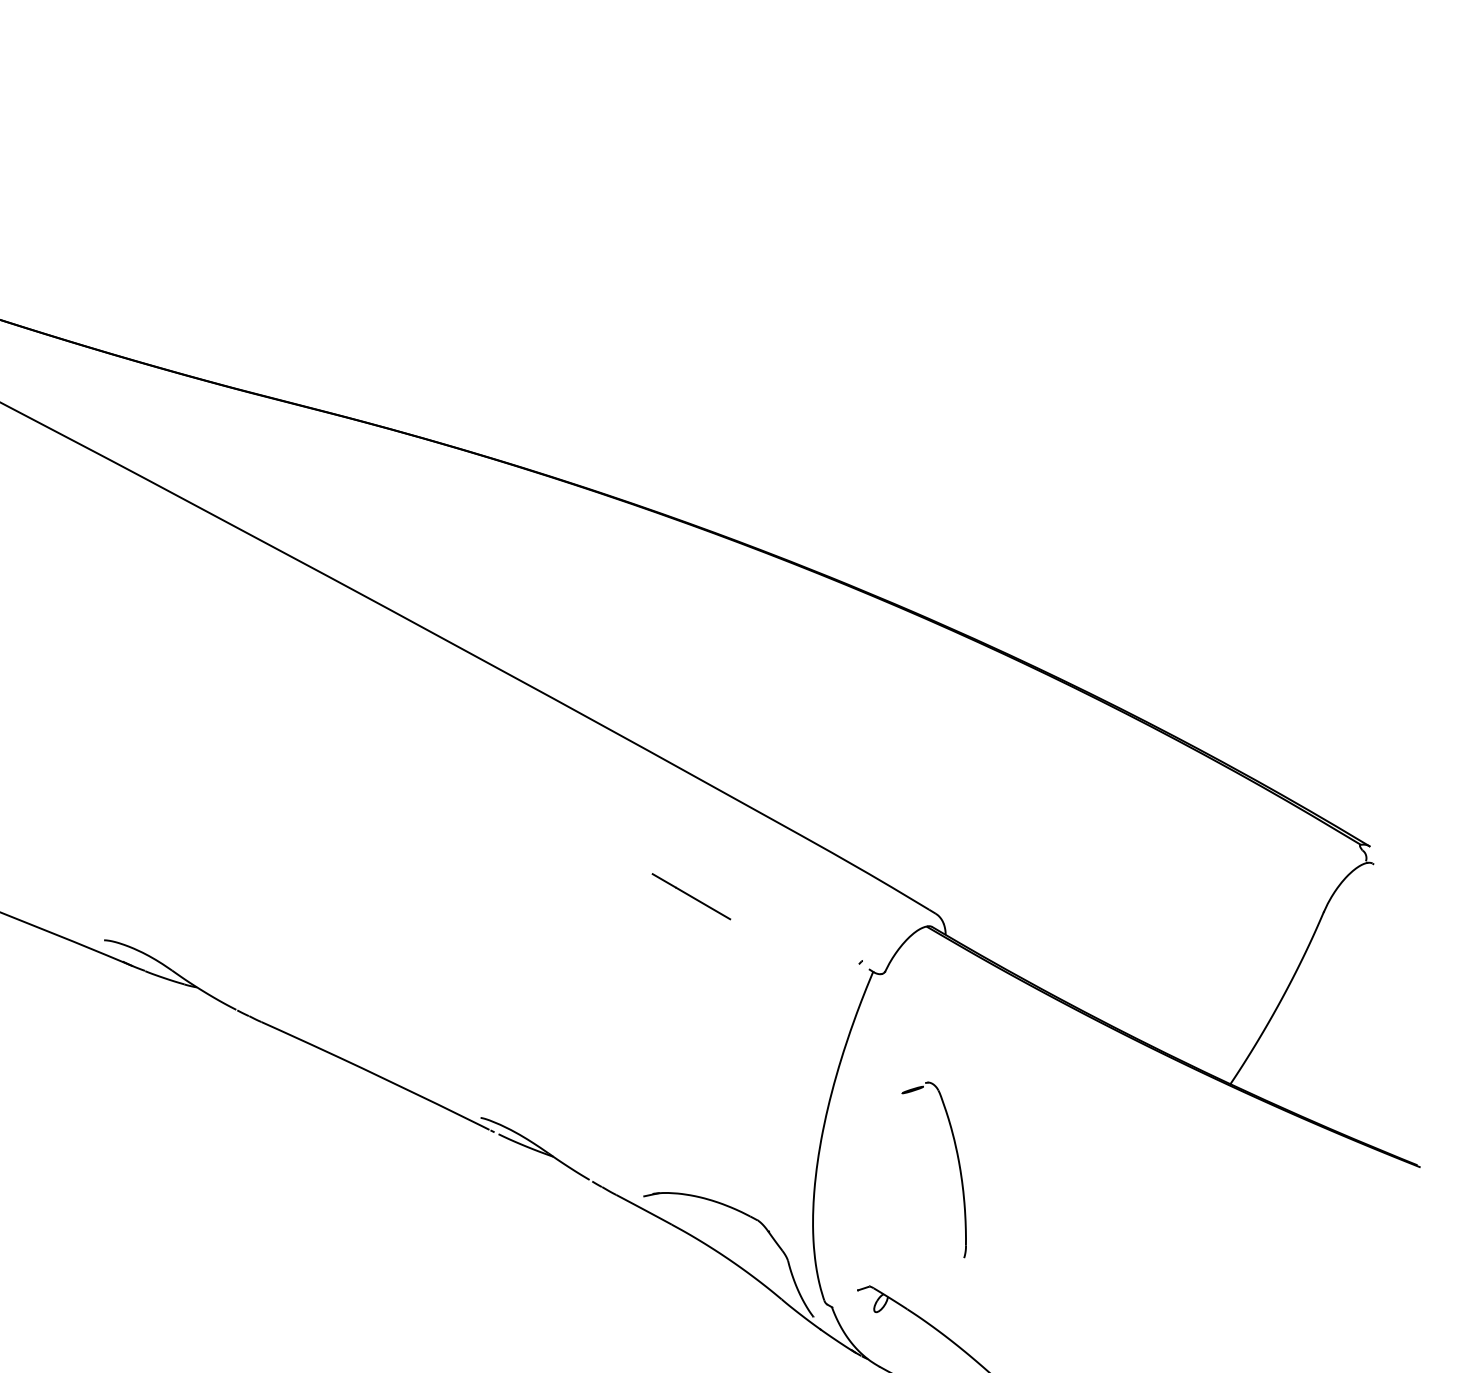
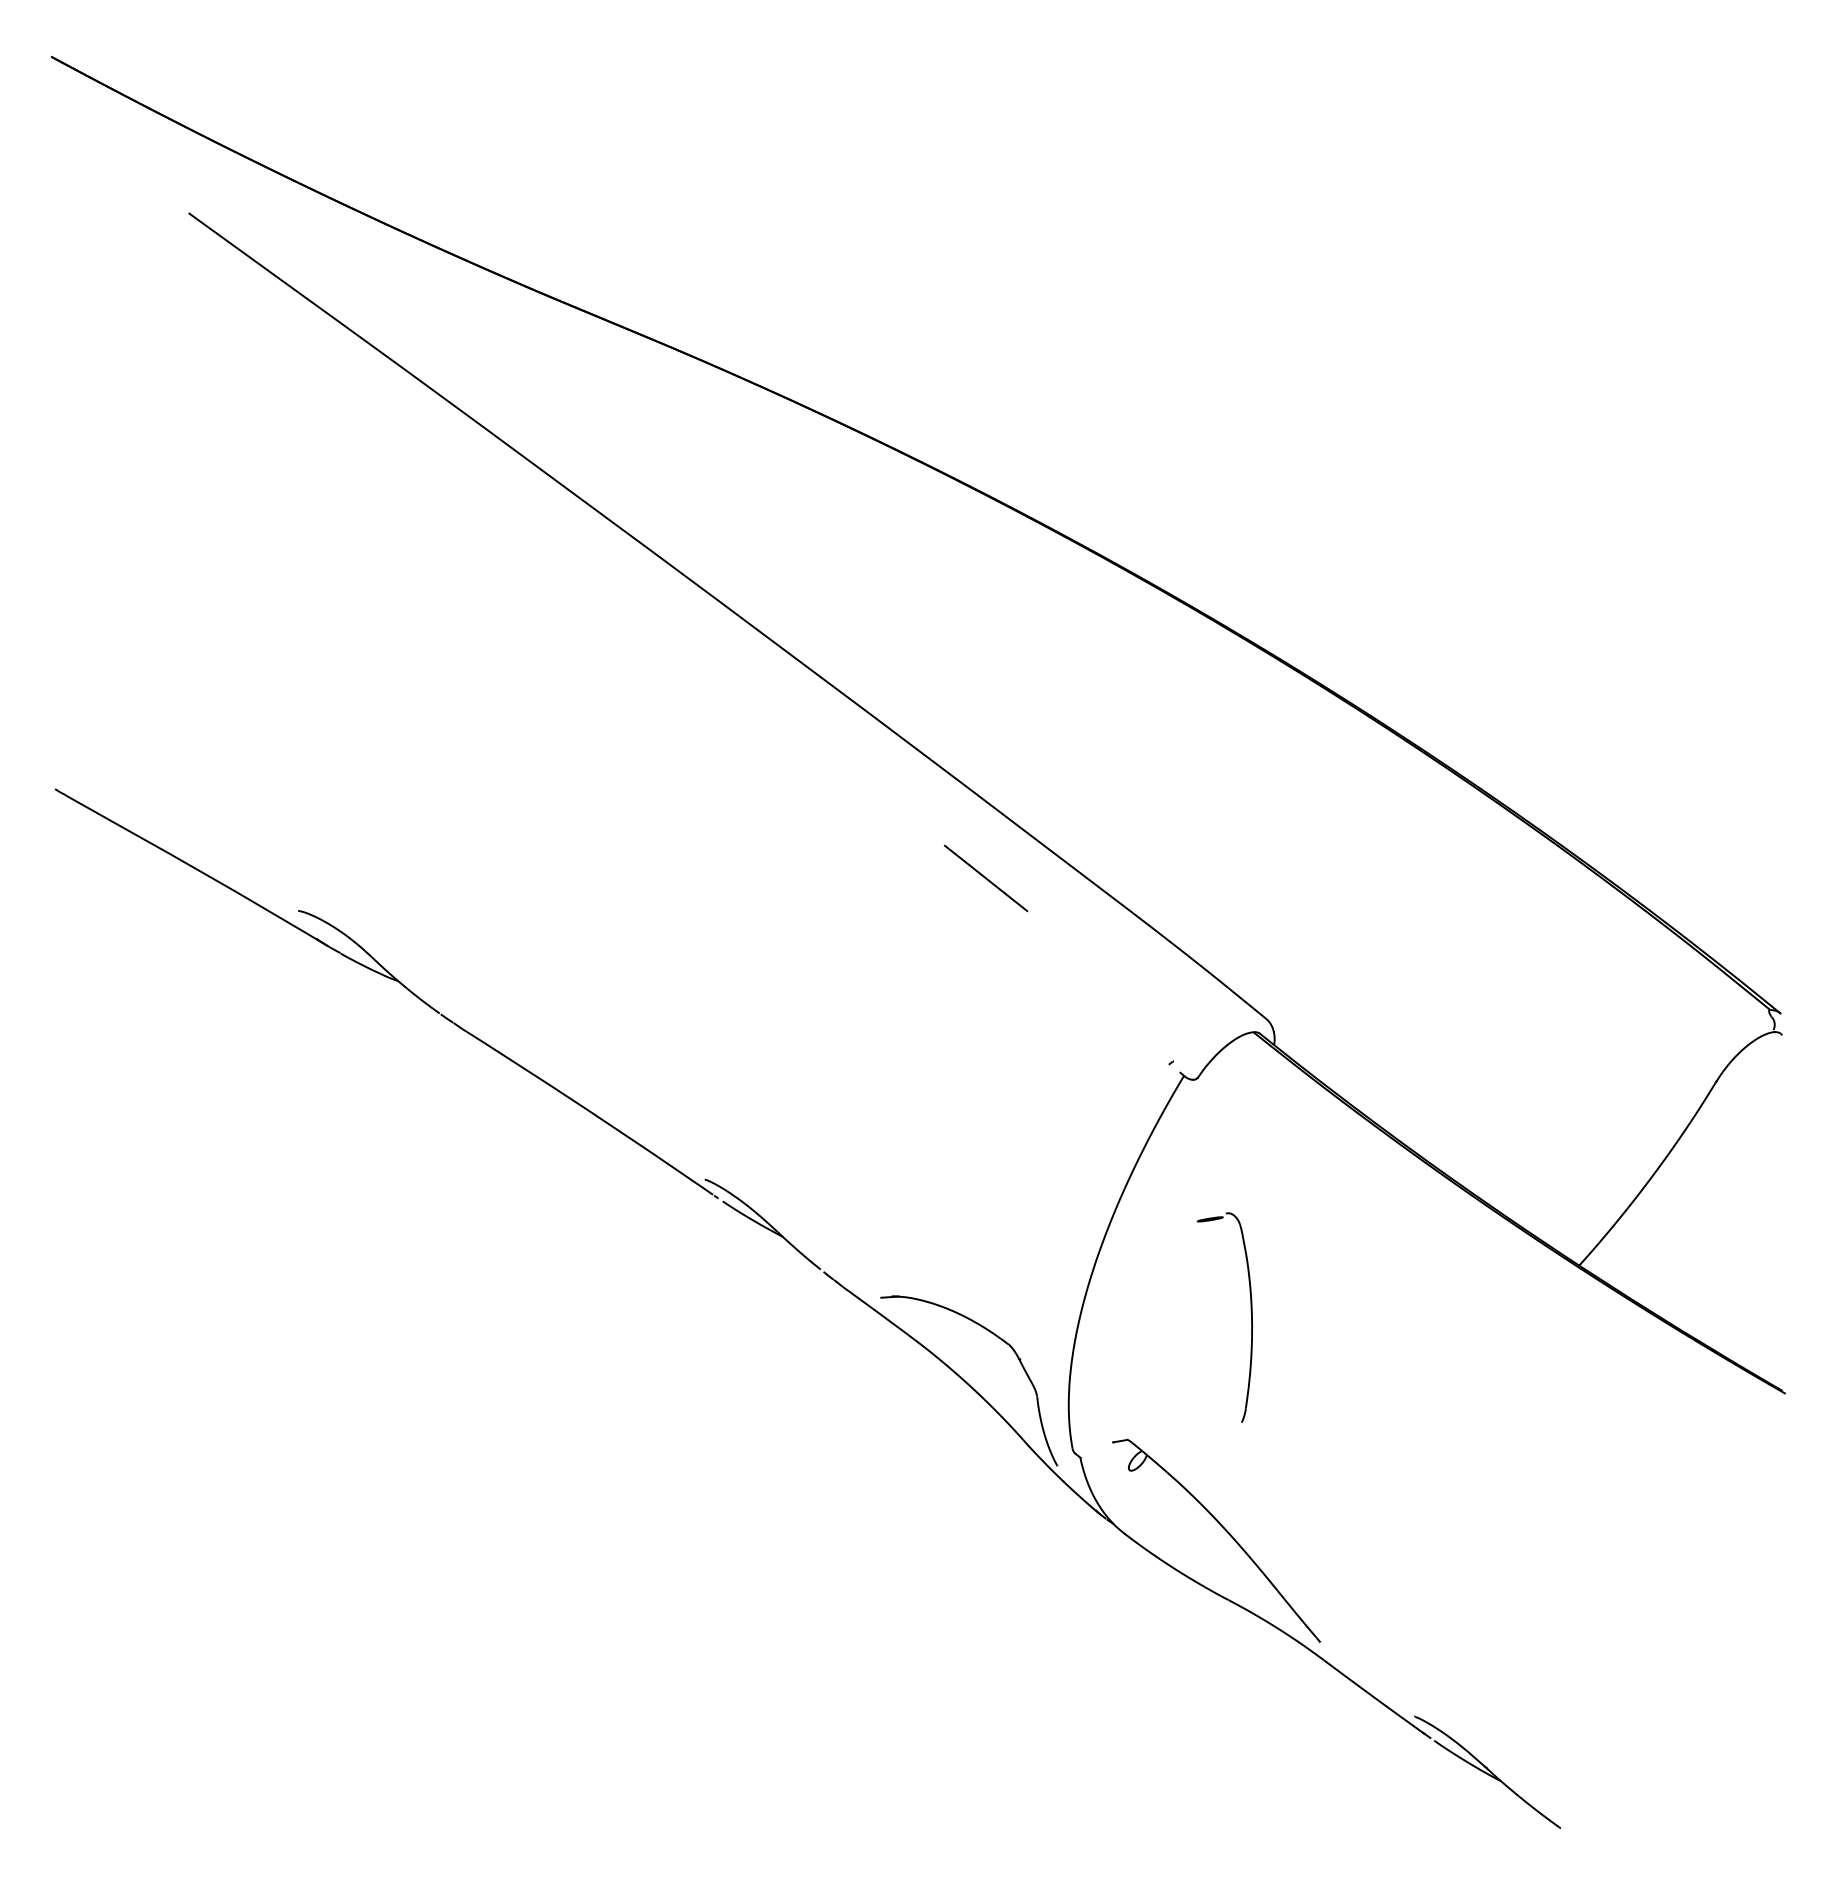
line: (691, 896) -> (986, 878), moved

